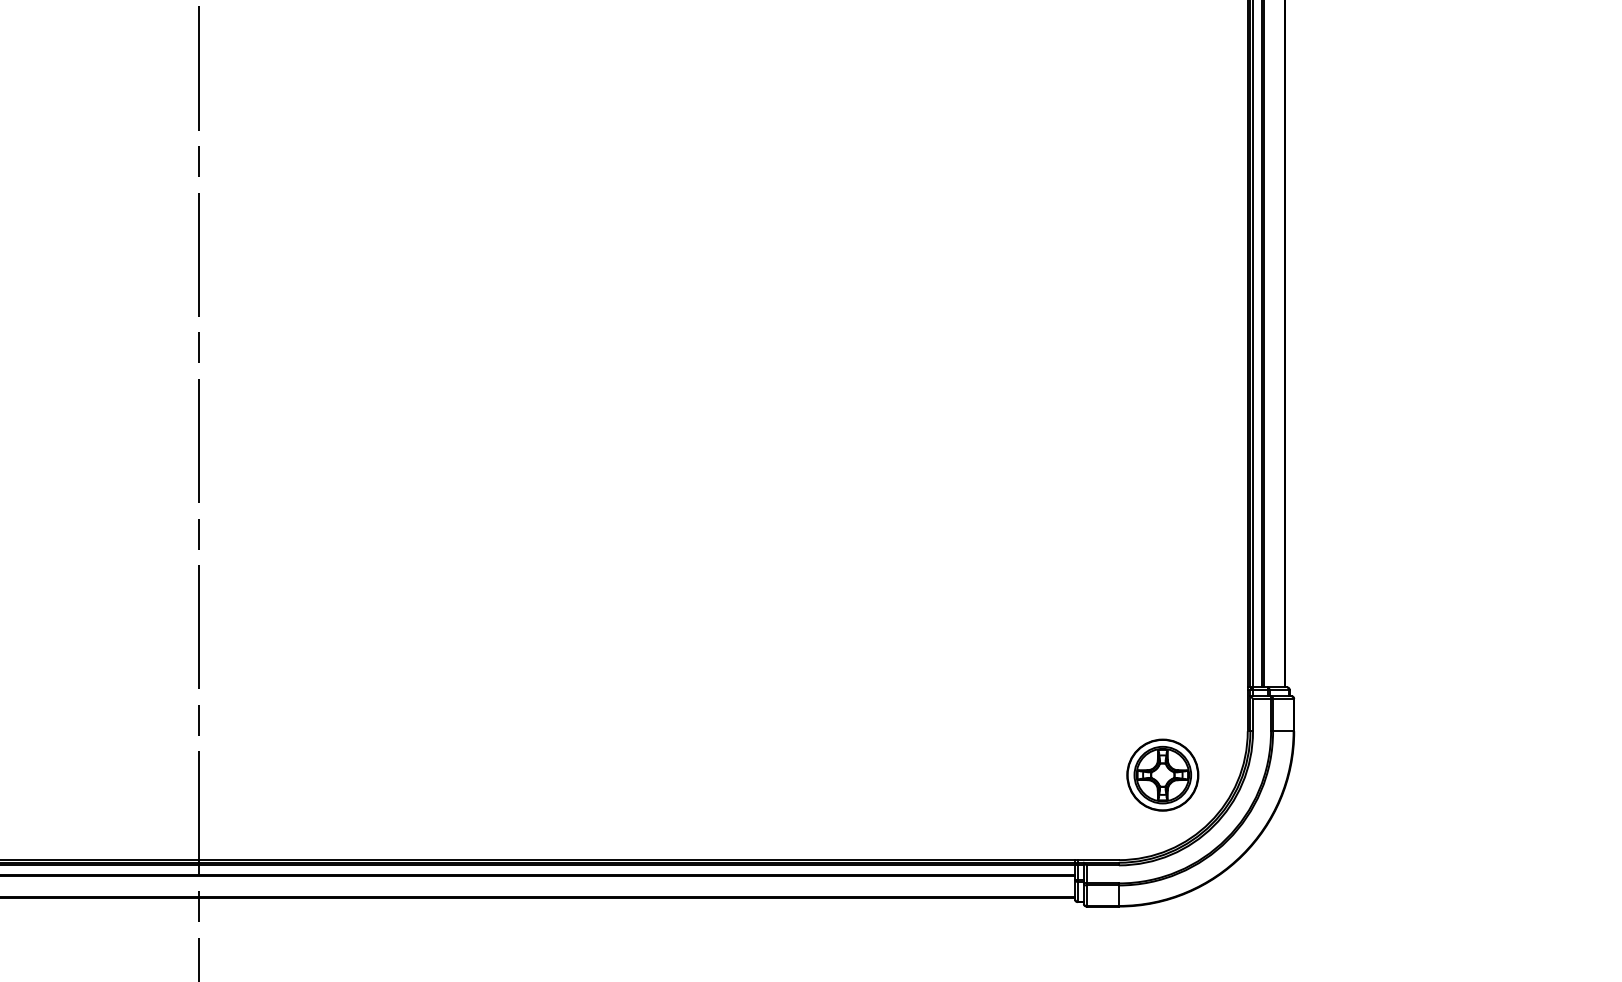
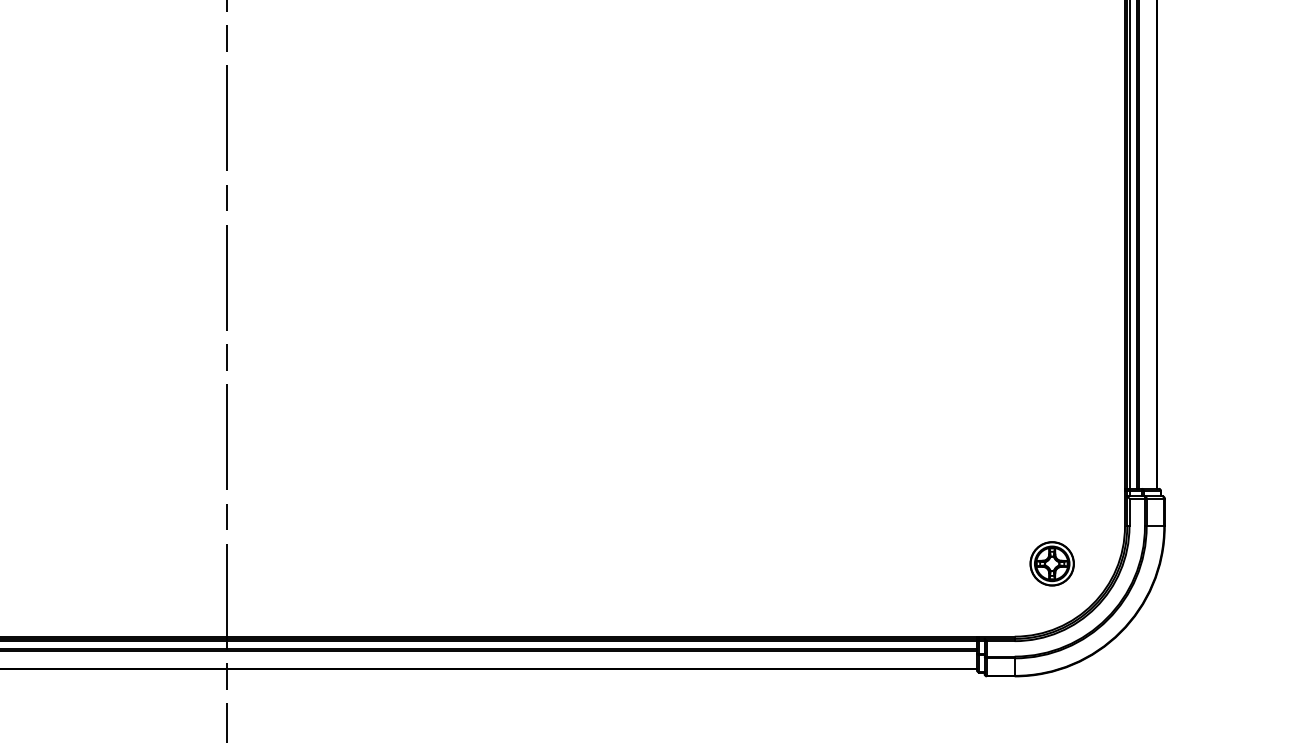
part: (1162, 774) -> (1052, 563), size x0.71

